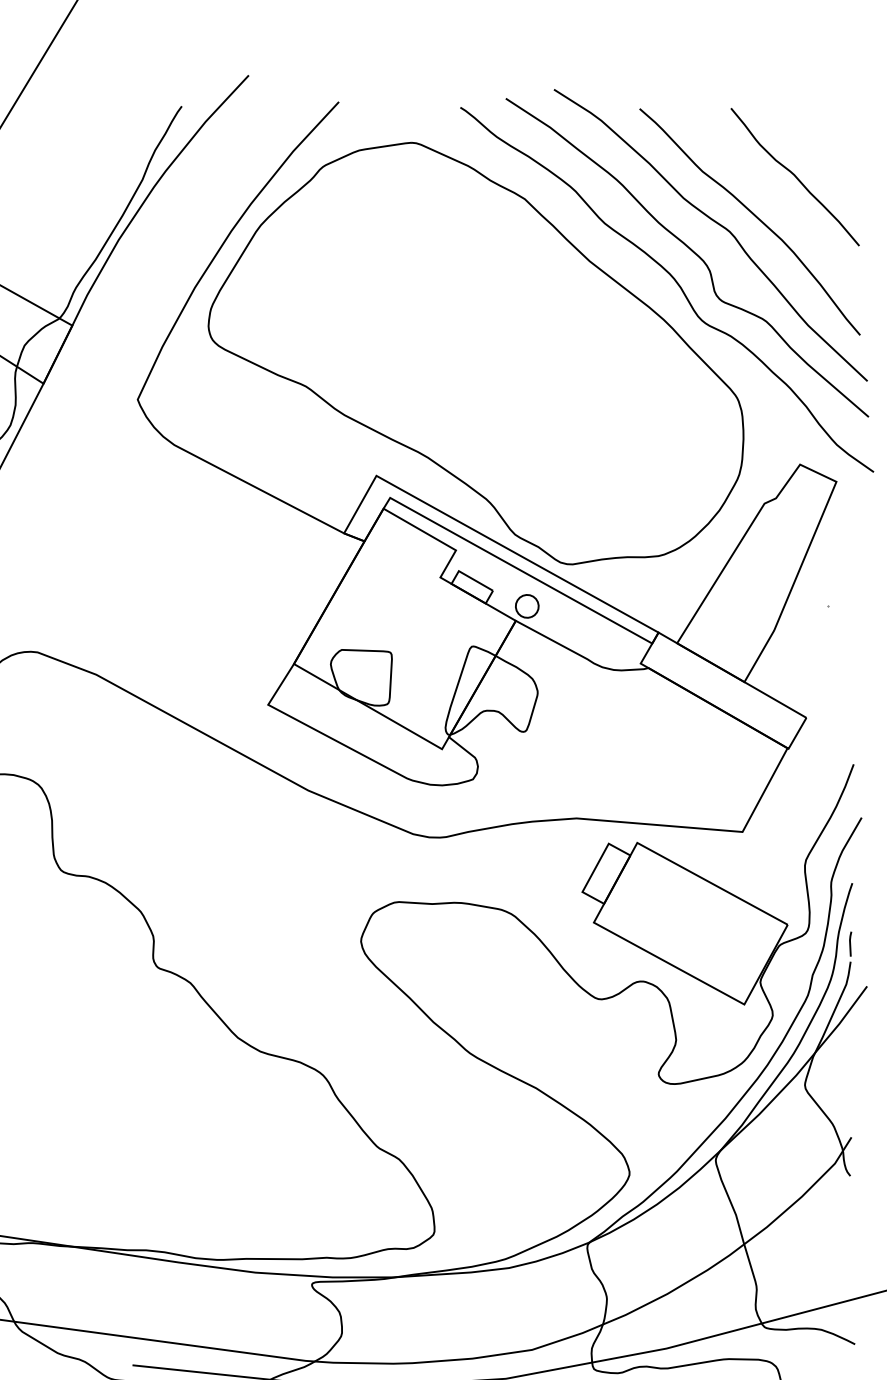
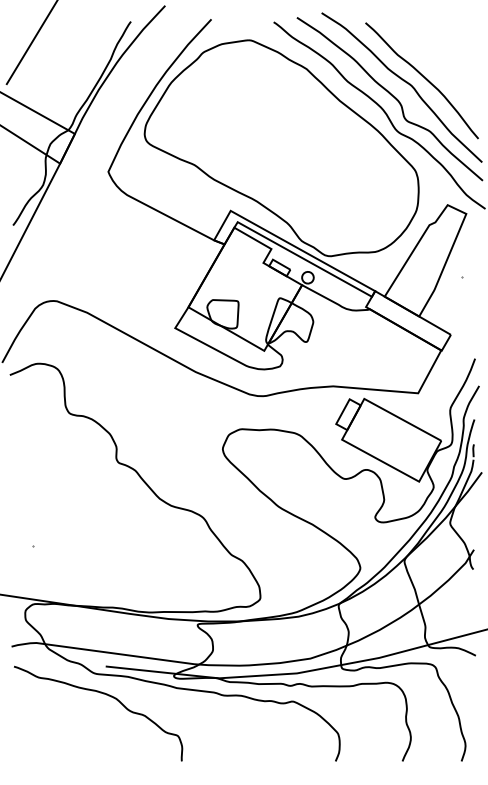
curve: (793, 176) -> (444, 57), removed

